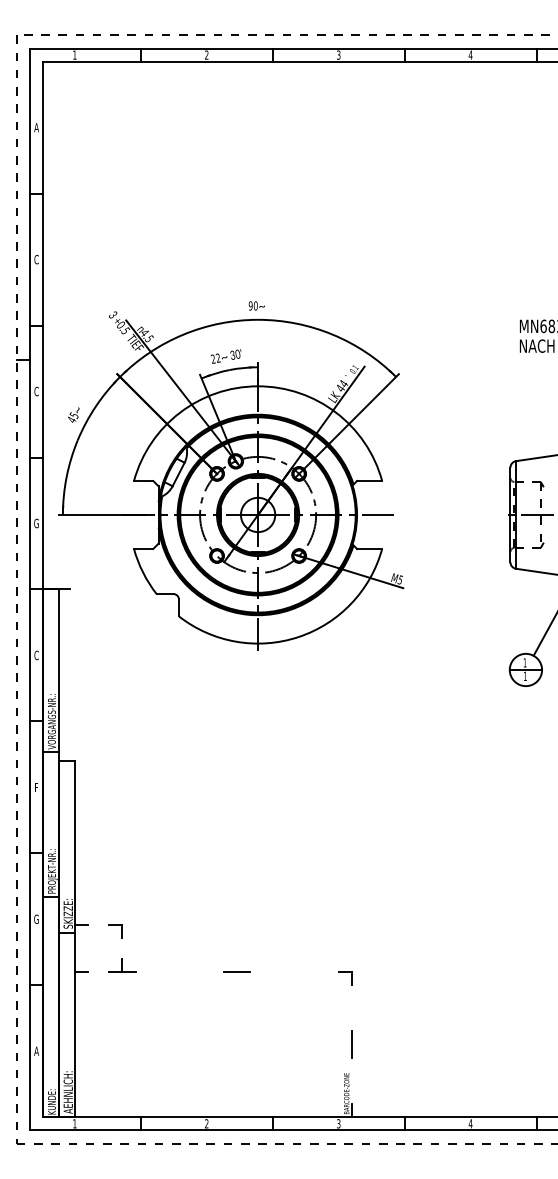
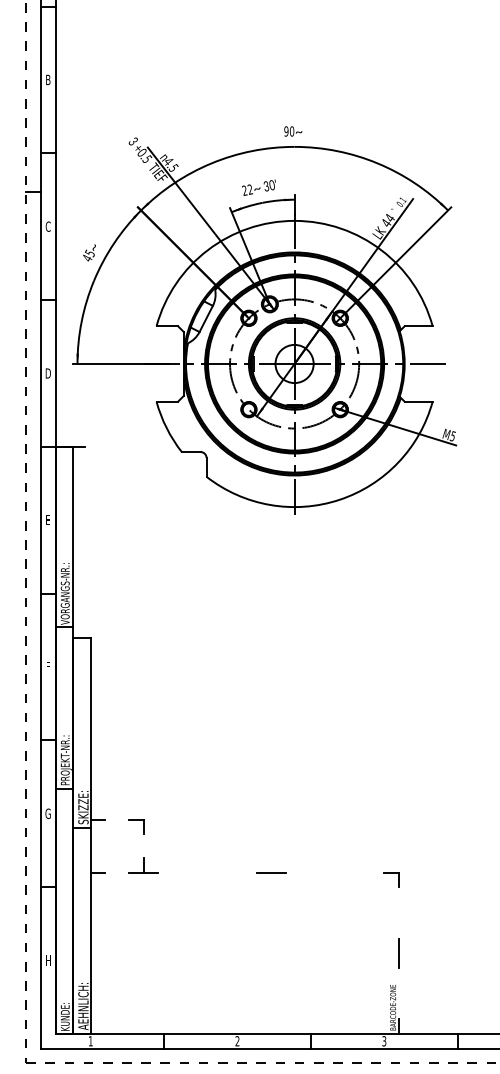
text: (36, 259) -> (48, 79), C -> B
text: (36, 523) -> (48, 373), G -> D
text: (36, 655) -> (48, 520), C -> E
text: (36, 1050) -> (48, 959), A -> H

